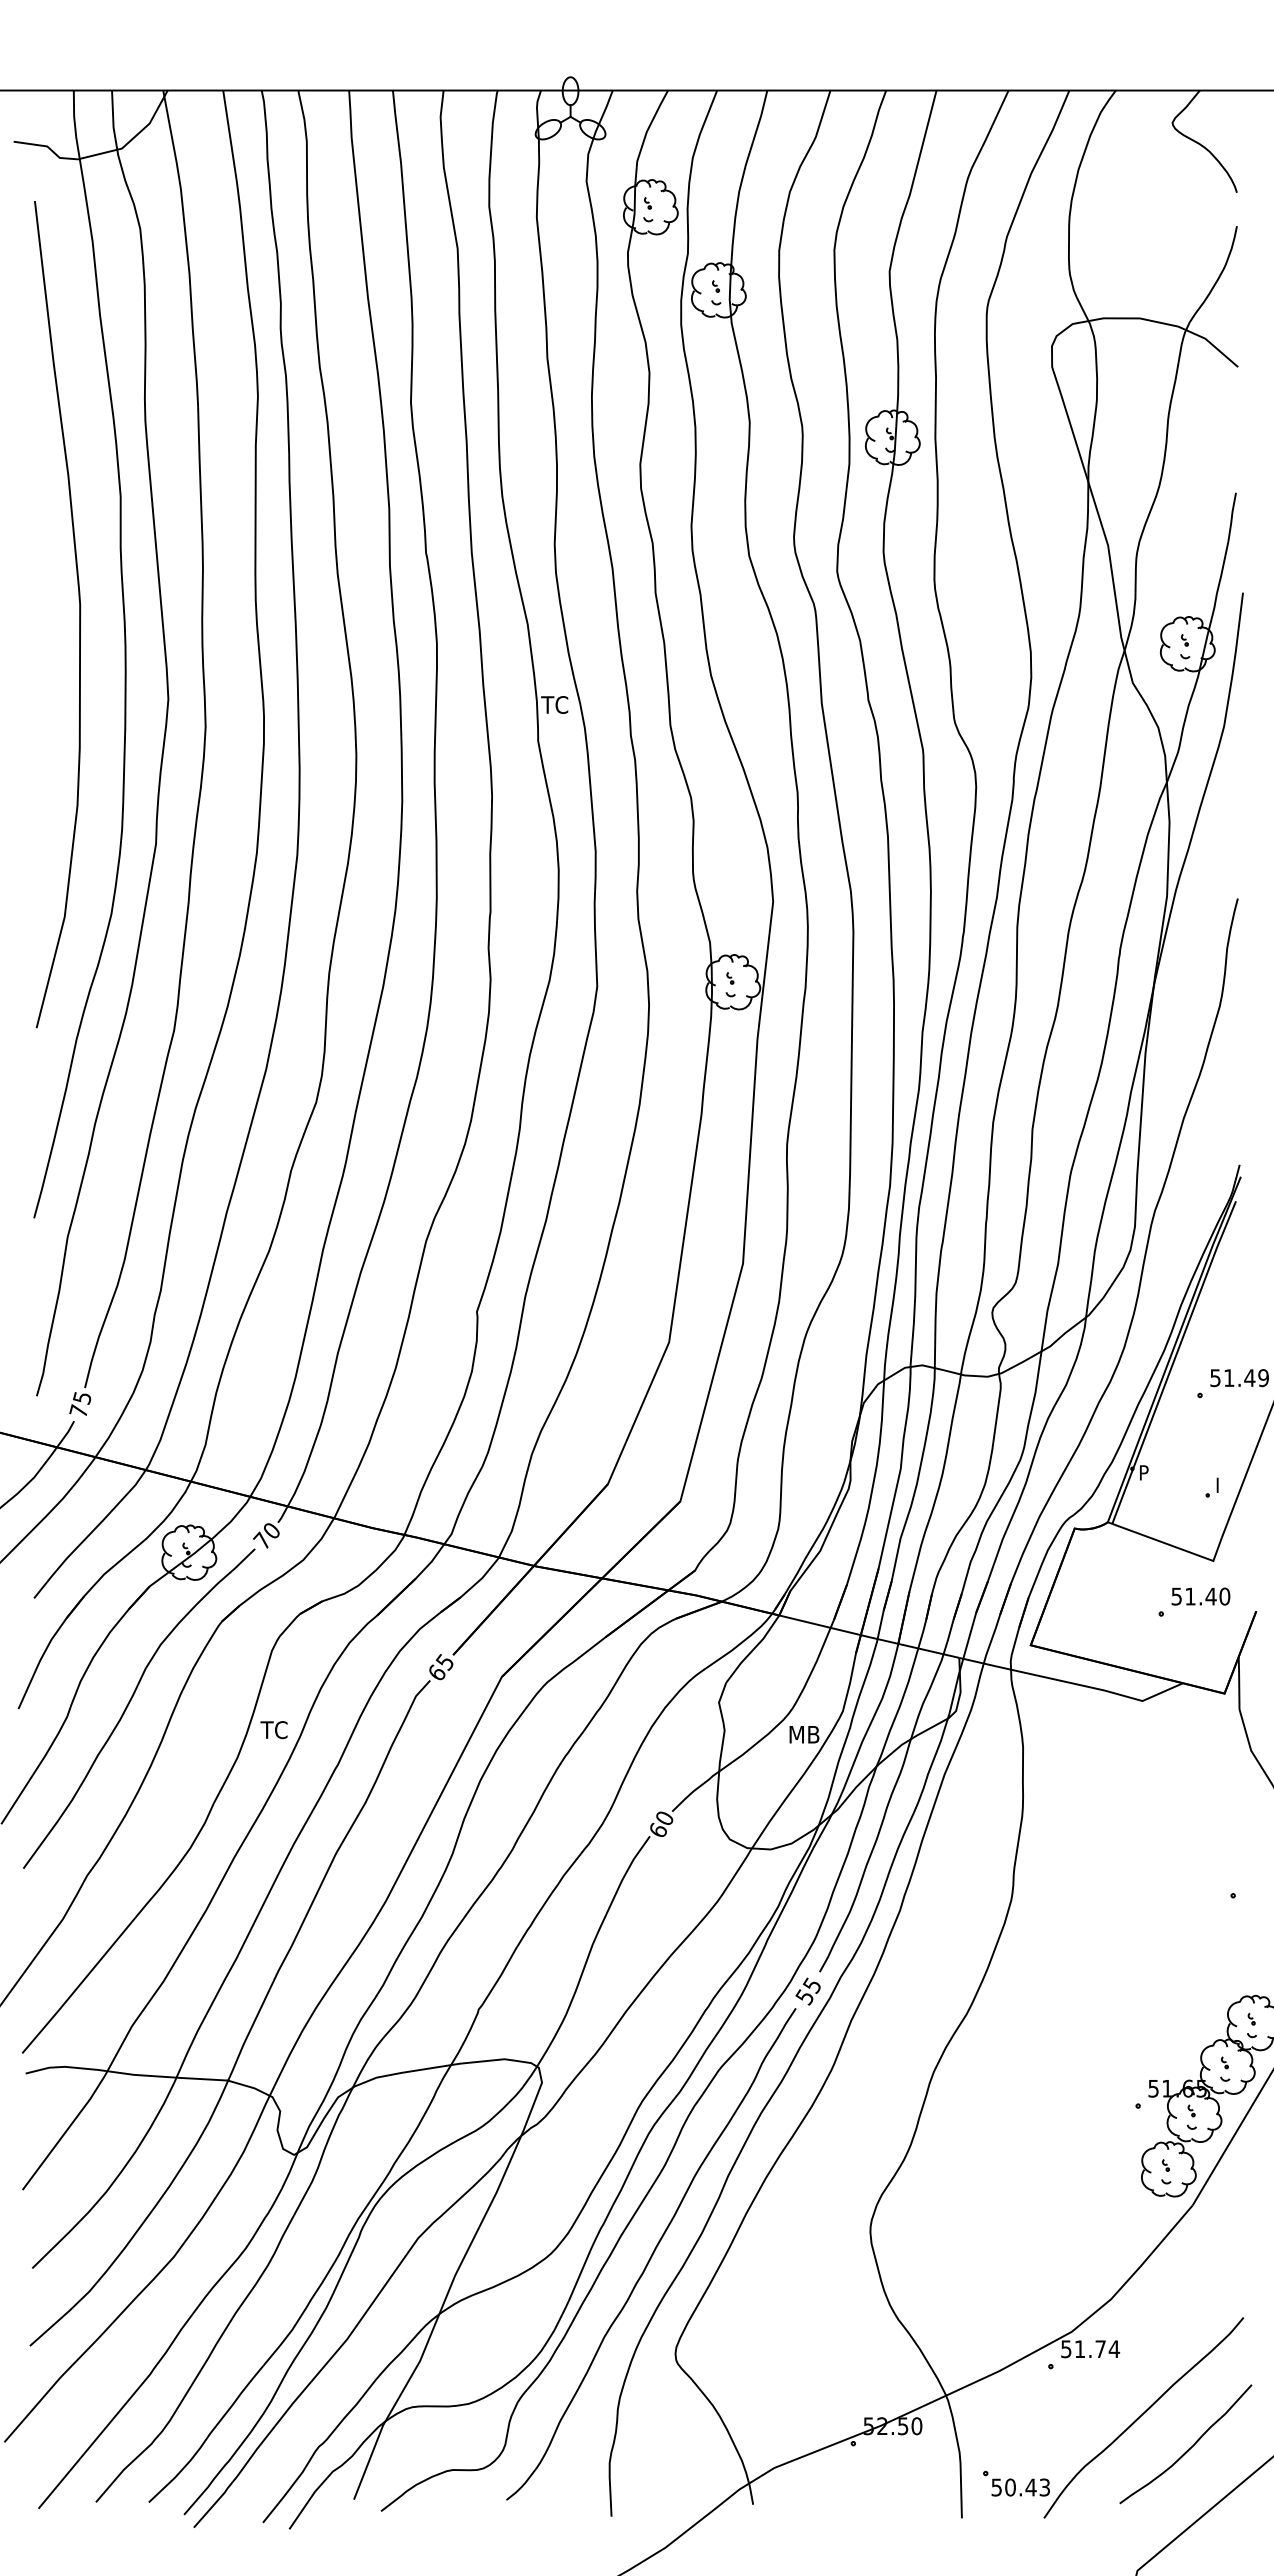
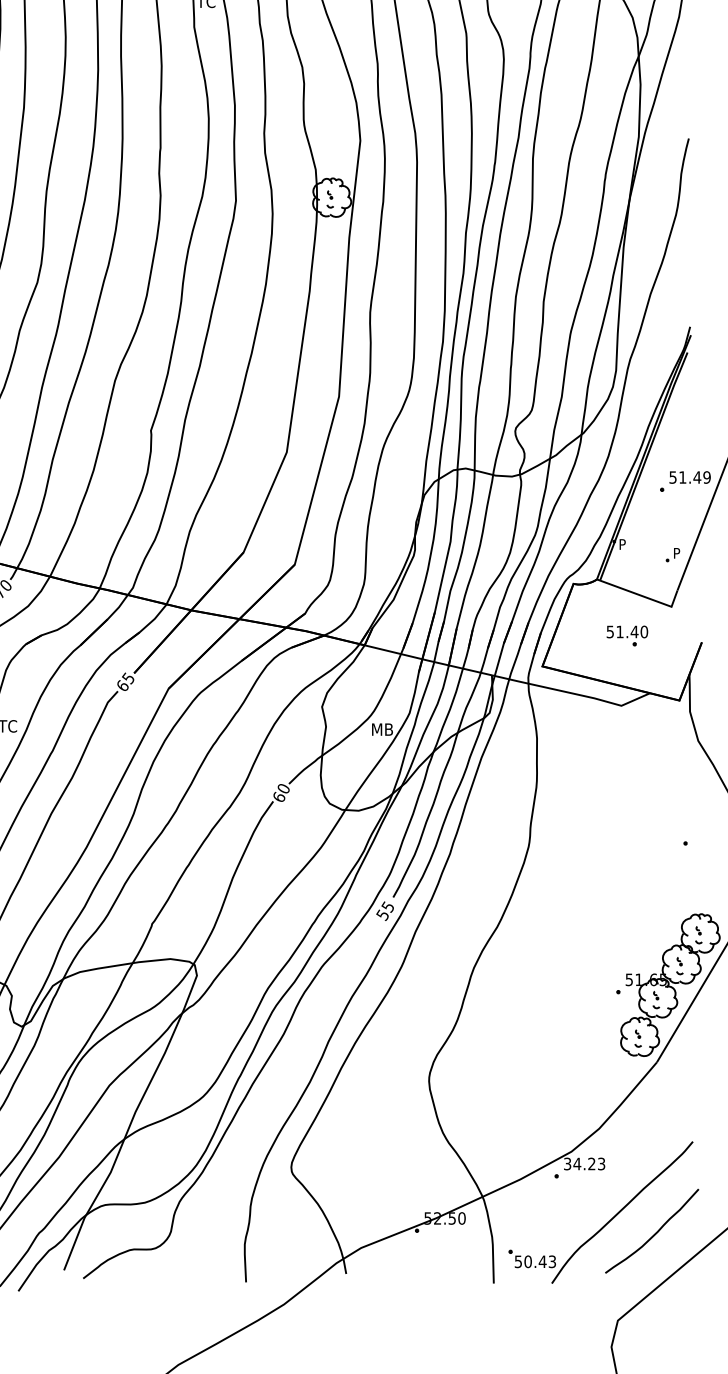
text: (1221, 1481) -> (677, 550), I -> P
text: (1200, 1596) -> (627, 631), moved
curve: (651, 2254) -> (274, 1097), removed
text: (1090, 2349) -> (584, 1164), 51.74 -> 34.23

